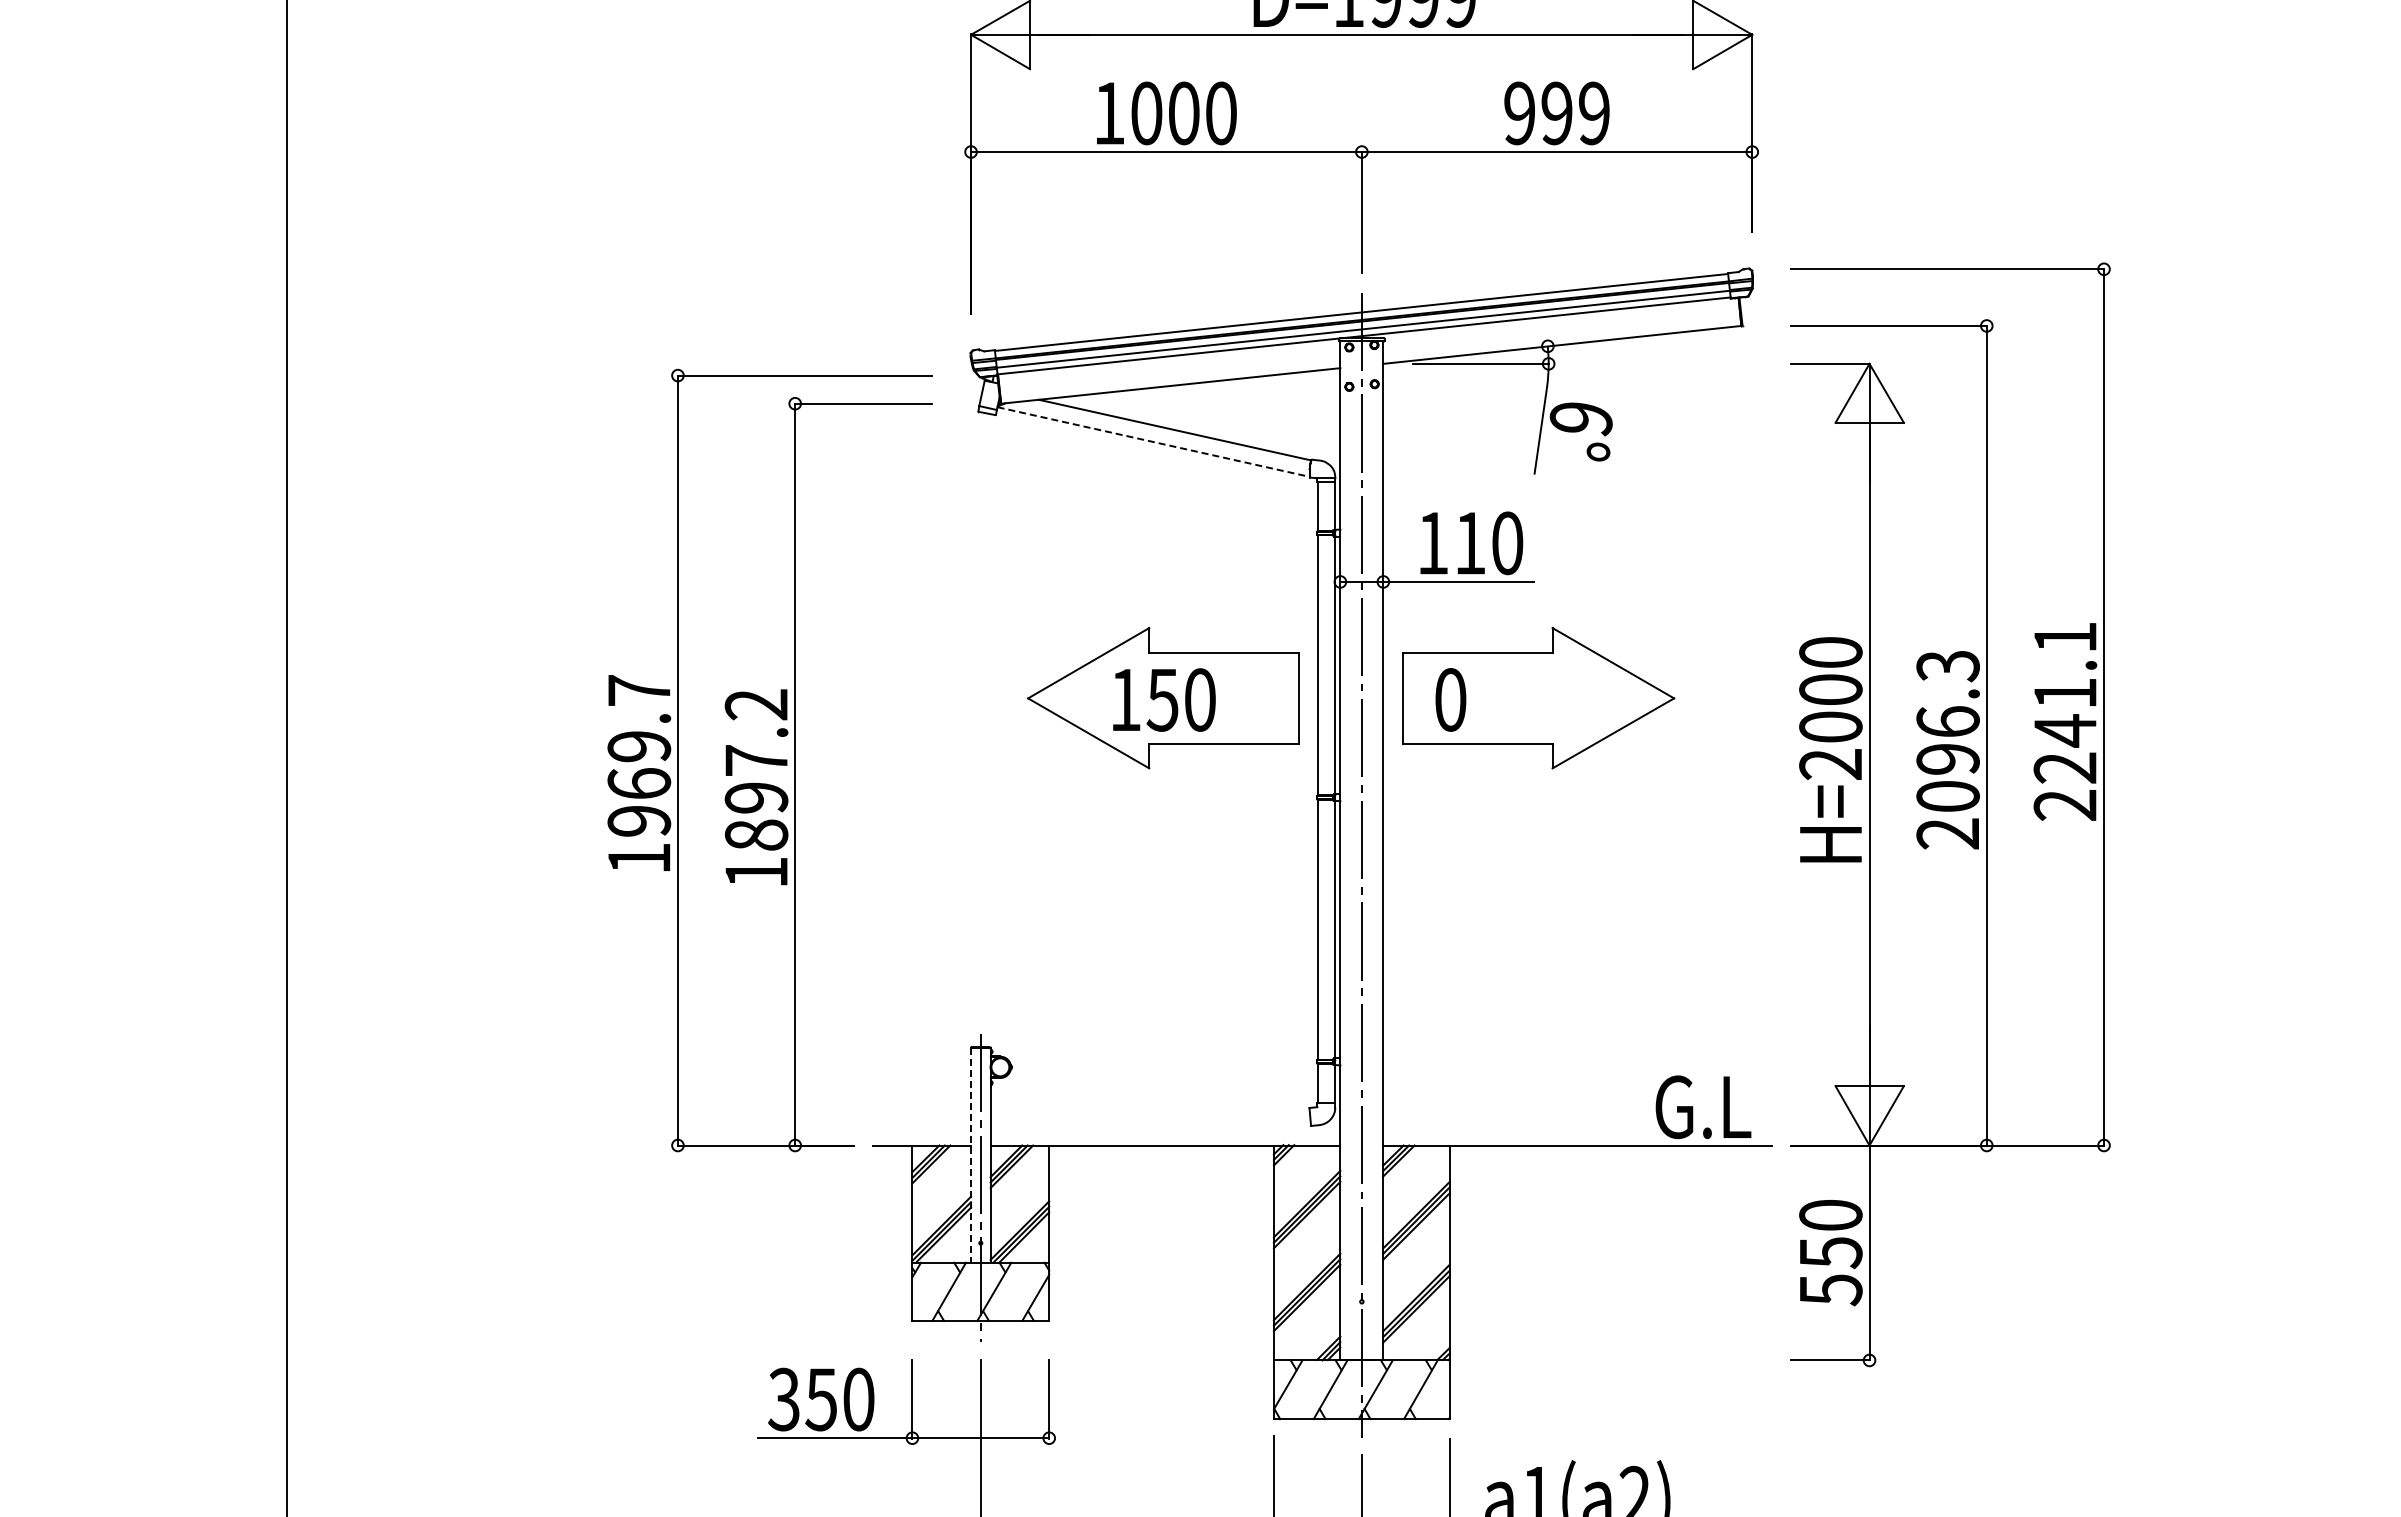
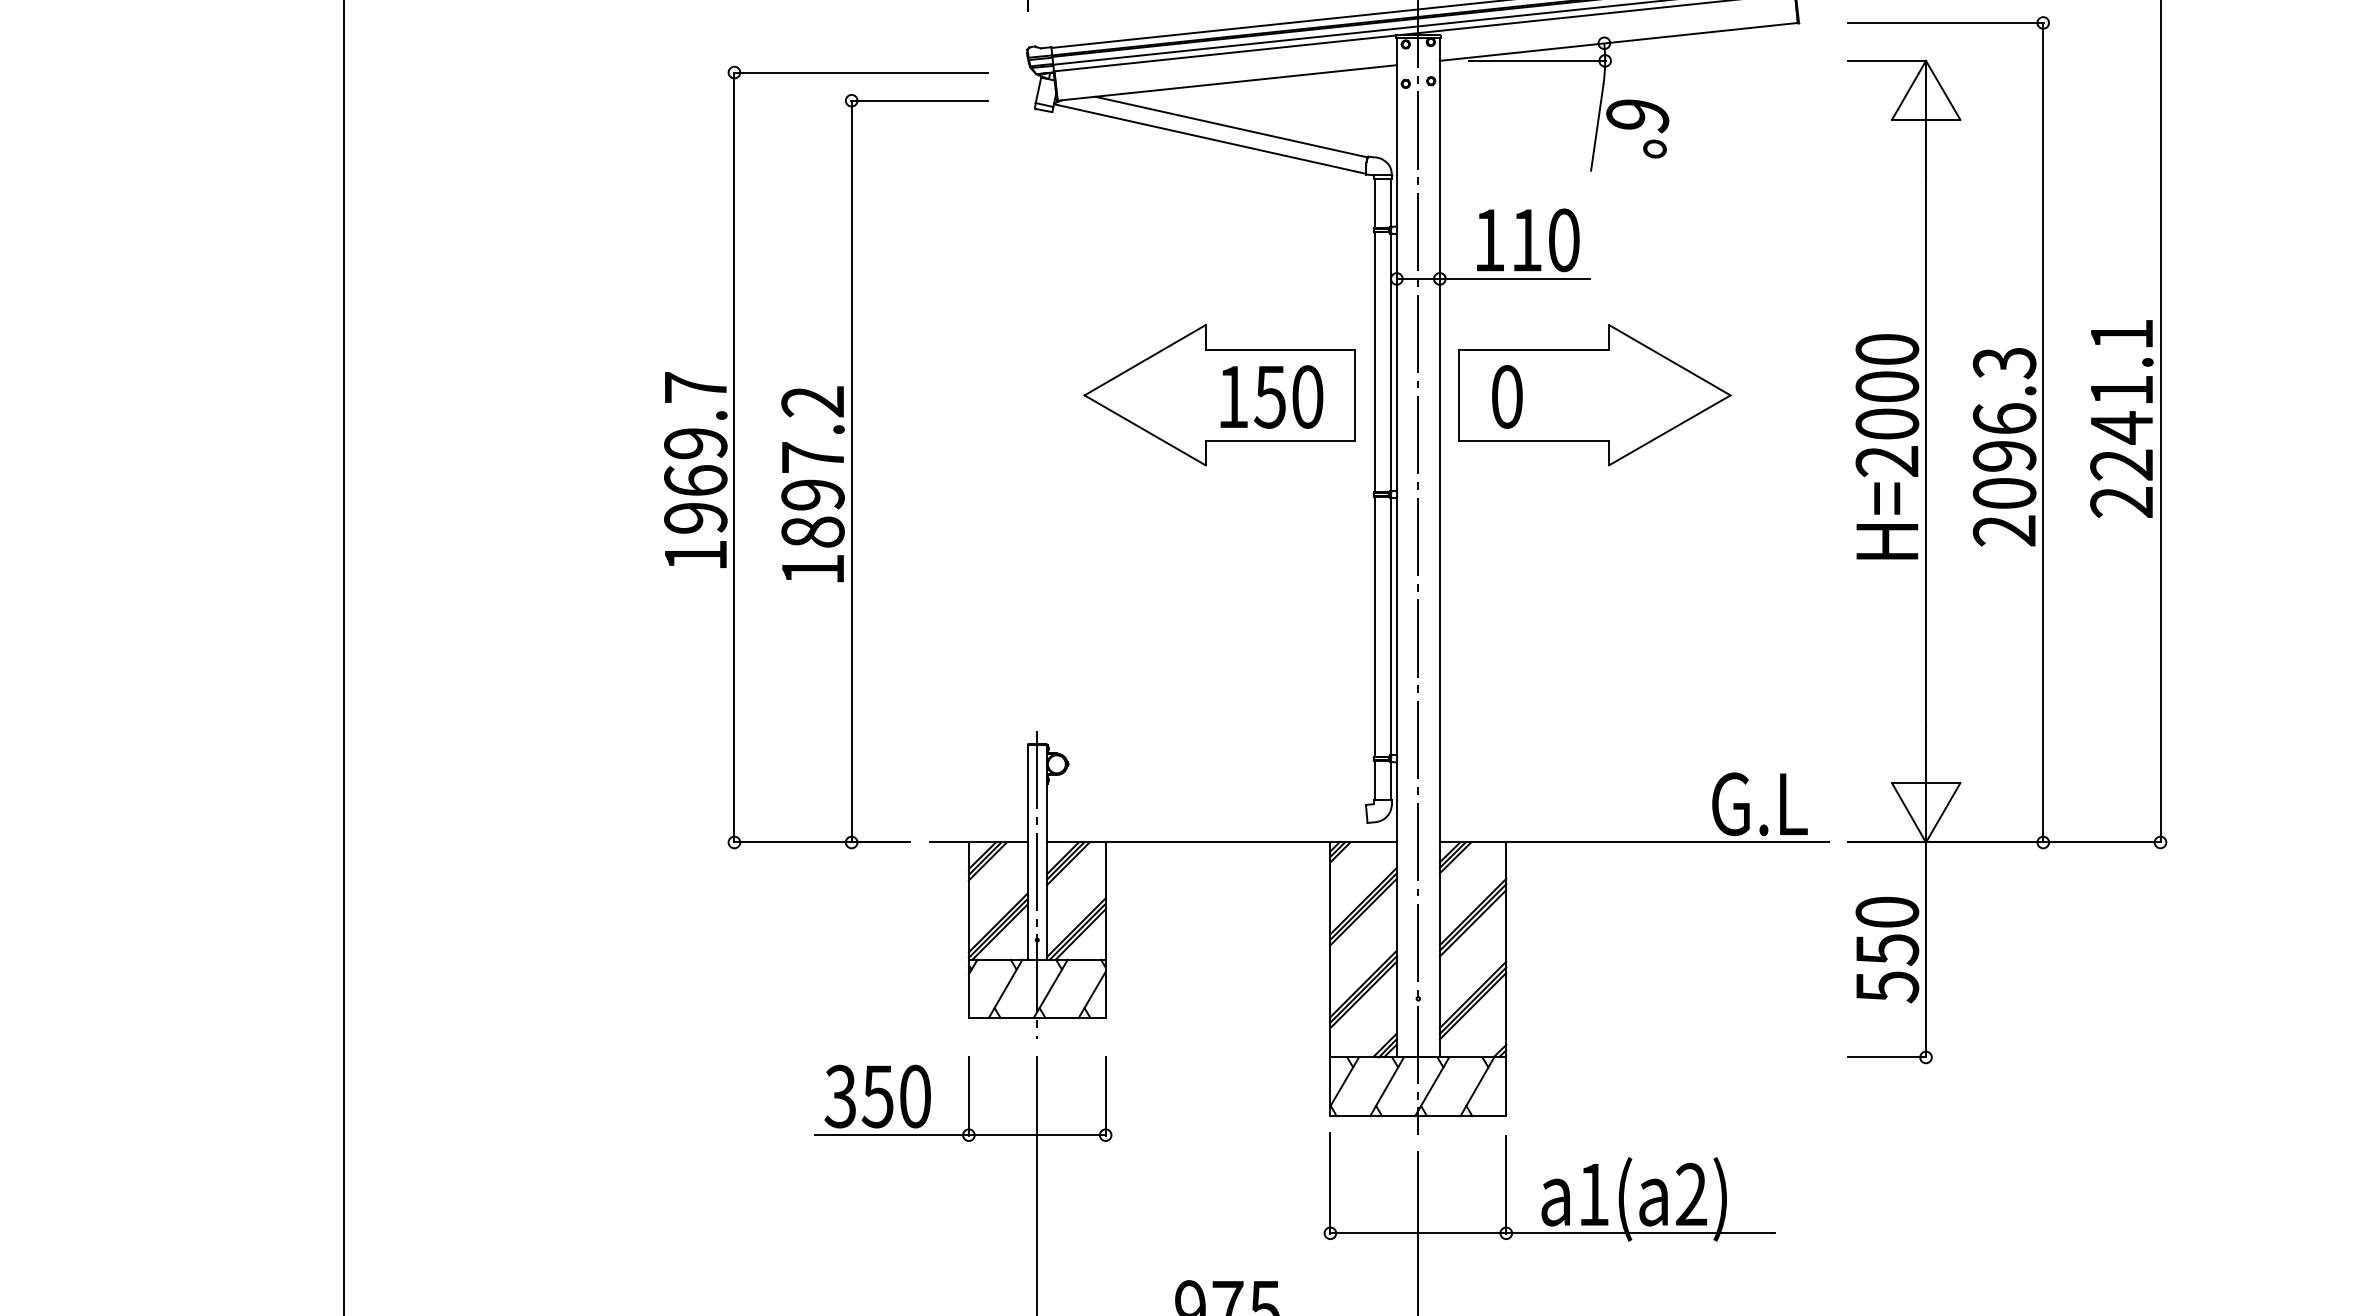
line: (1153, 442) -> (1209, 139), dashed -> solid
text: (1164, 699) -> (1271, 396), moved
line: (971, 1155) -> (1027, 852), dashed -> solid

